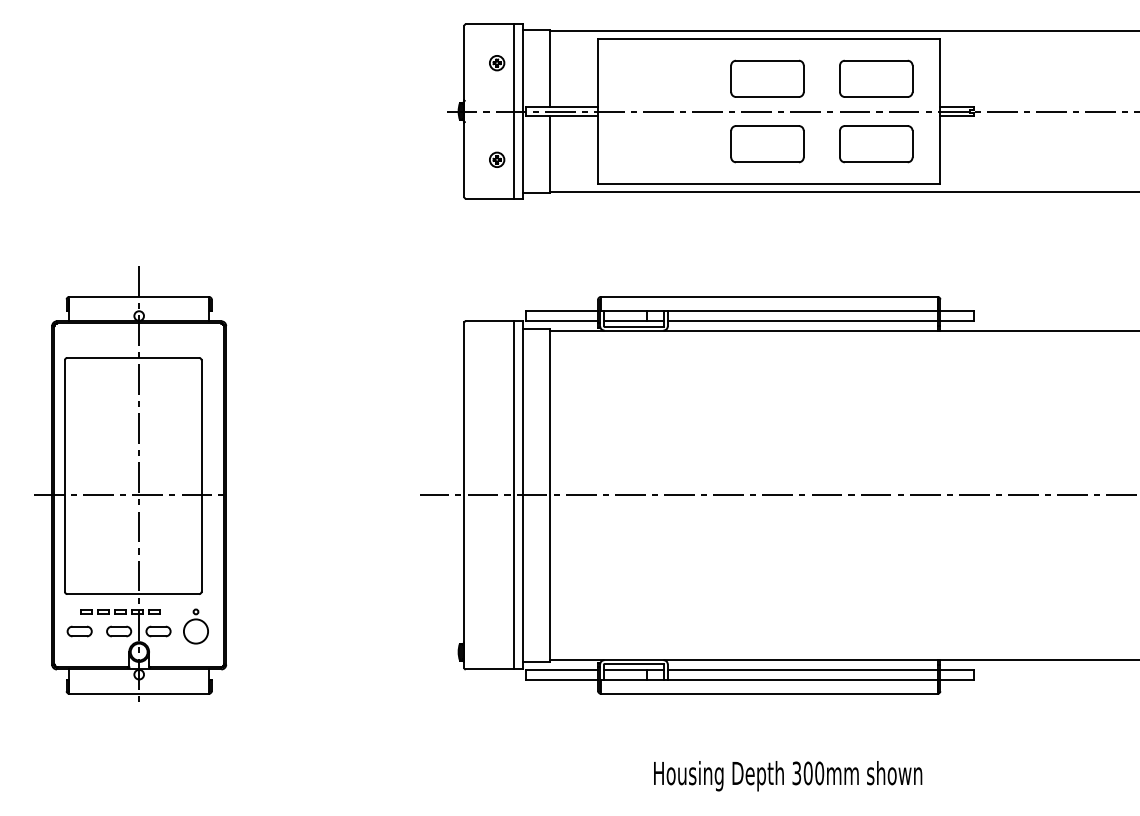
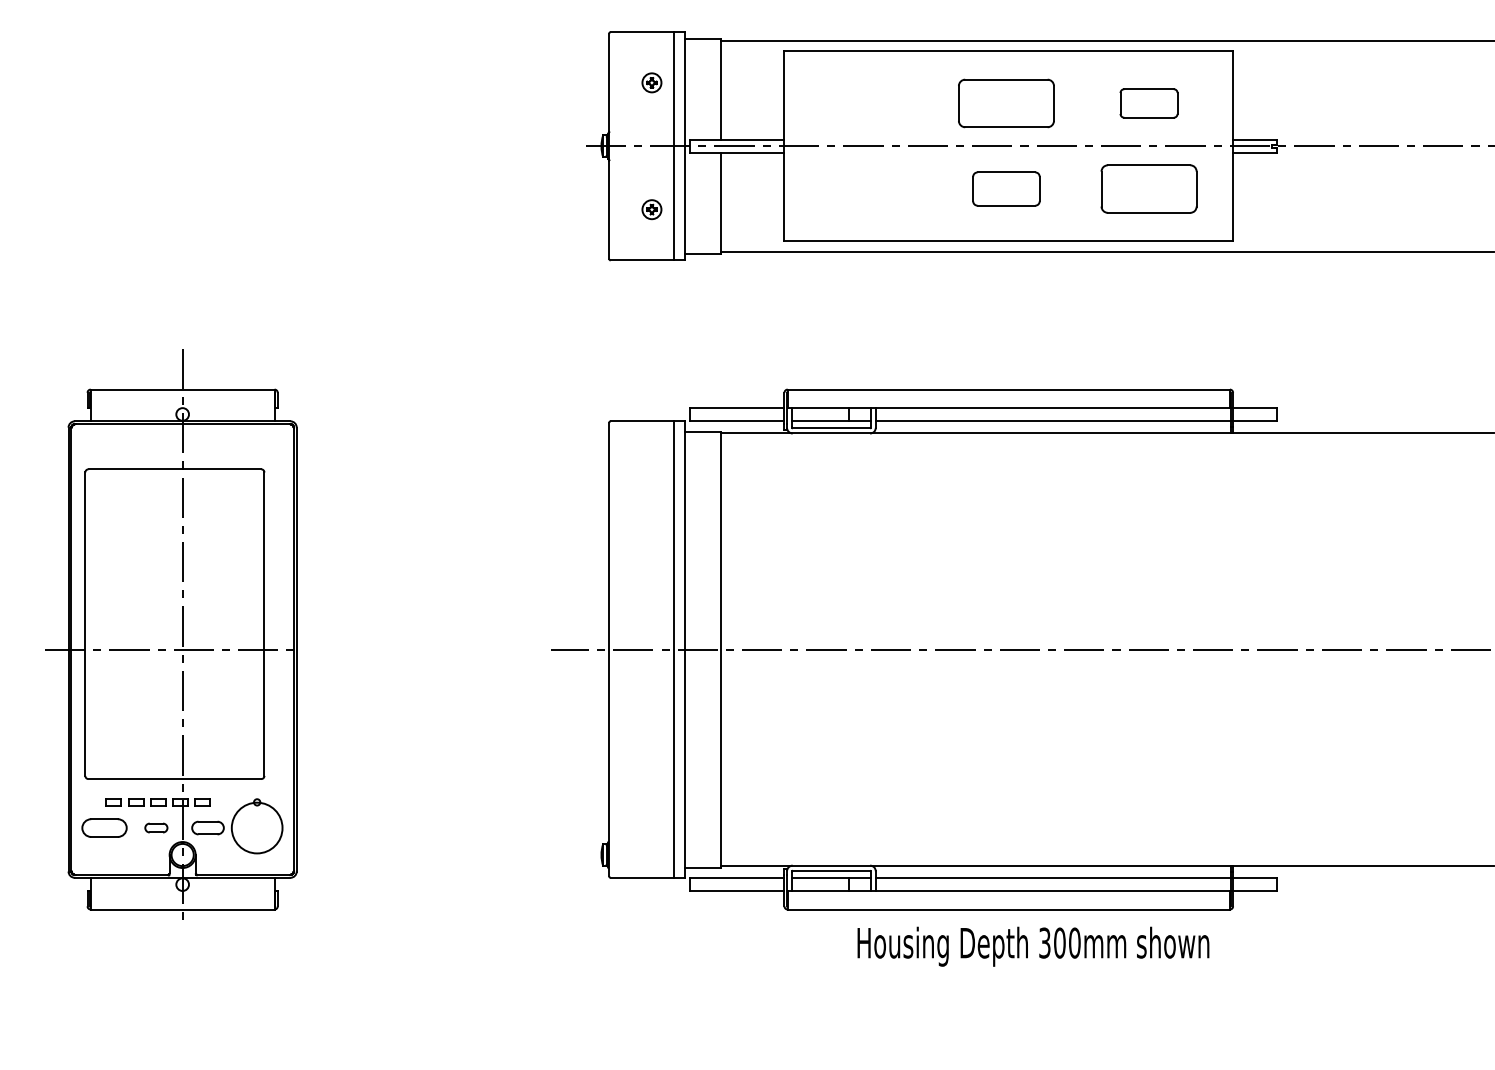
part: (875, 78) -> (1148, 103), size x0.6
part: (767, 143) -> (1006, 188), size x0.7
part: (79, 631) -> (104, 827), size x1.4
part: (119, 631) -> (156, 827), size x0.7
circle: (196, 631) -> (257, 827), size x1.6
text: (788, 776) -> (1033, 946), moved

